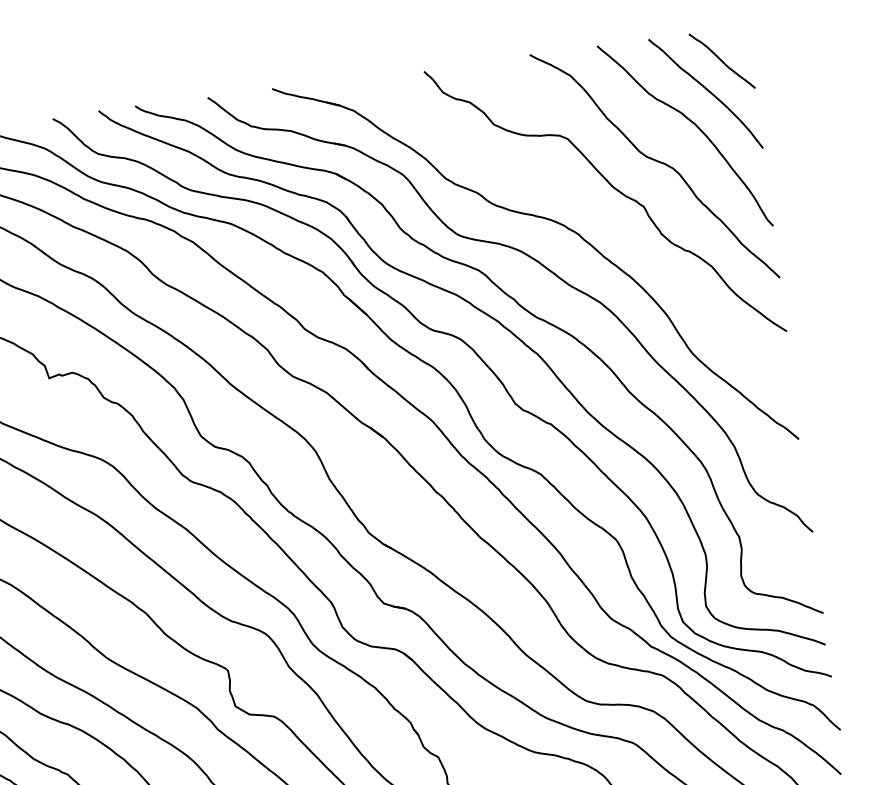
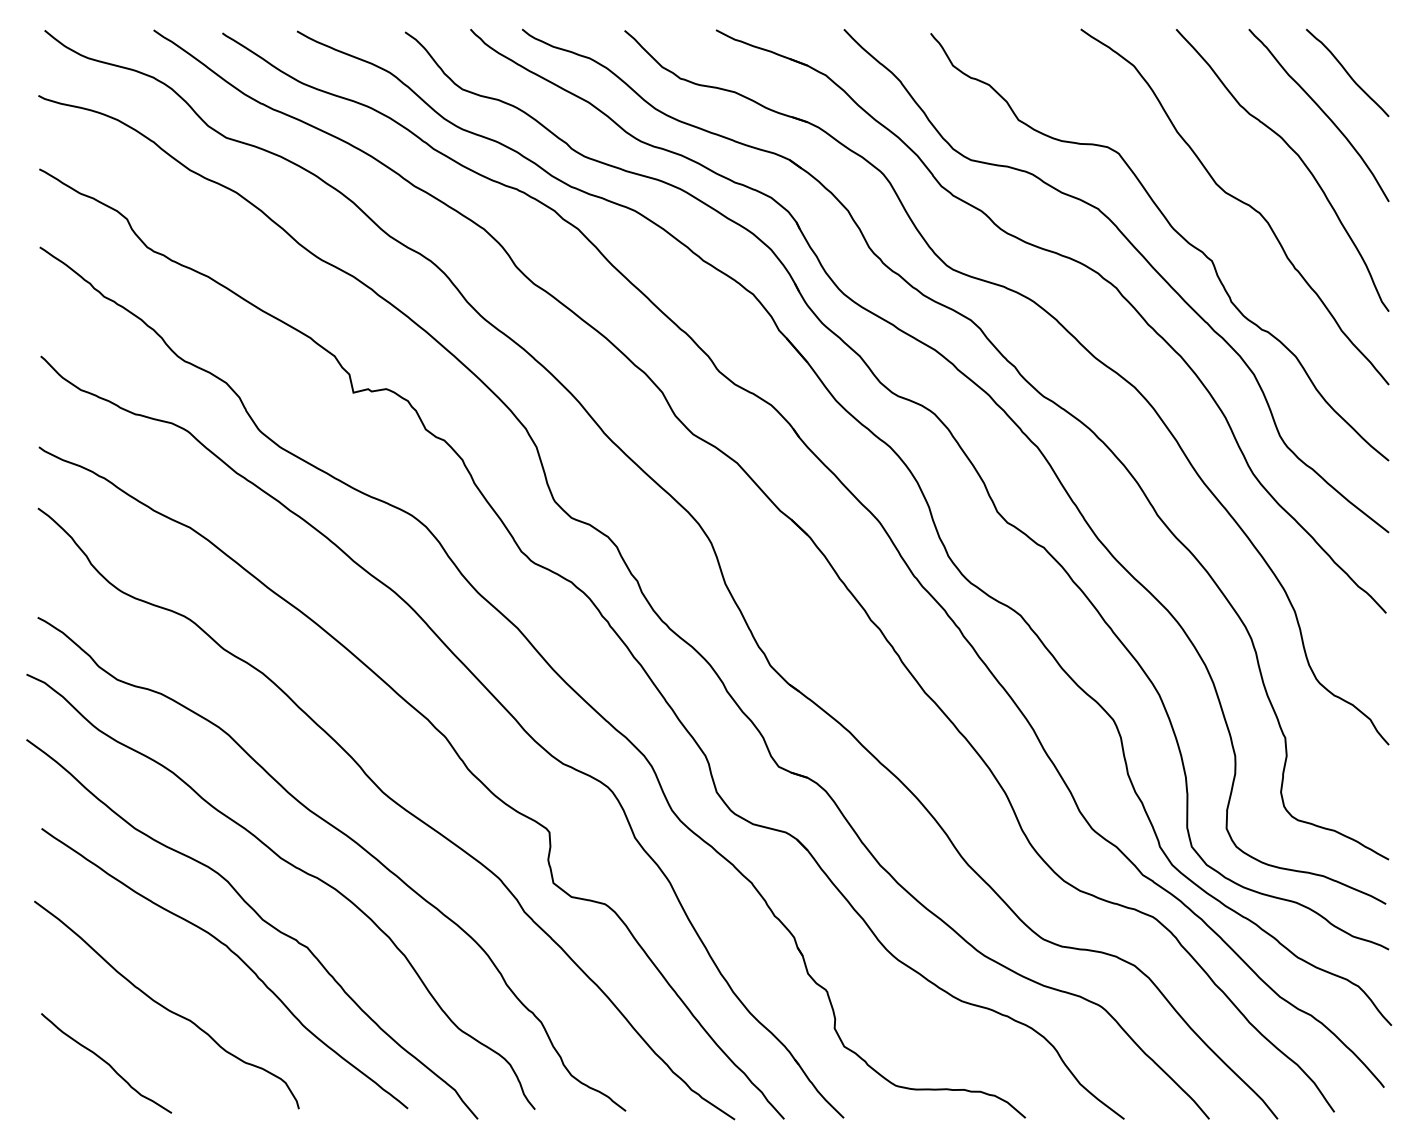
curve: (593, 209) -> (1141, 256), added

